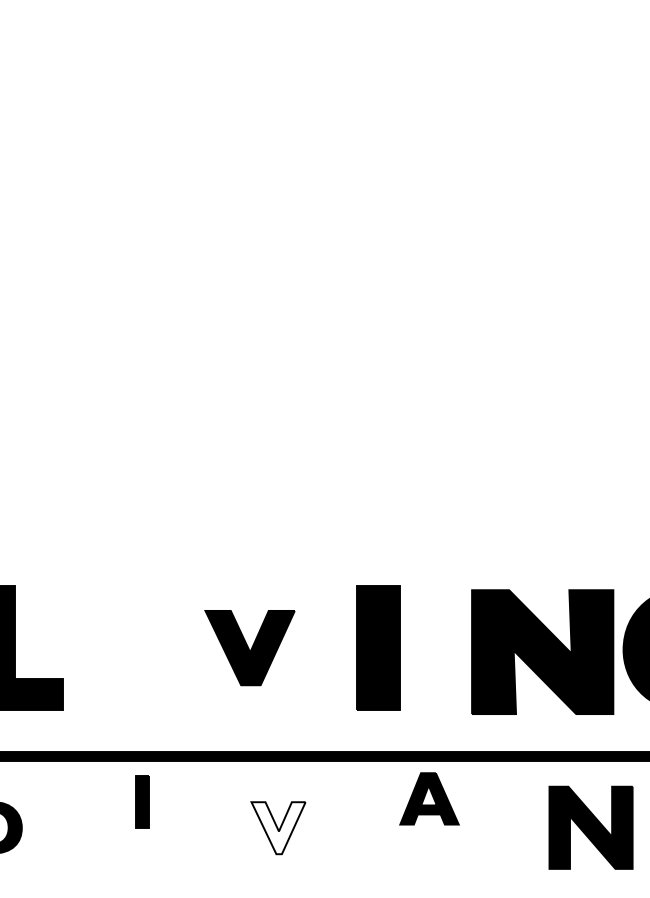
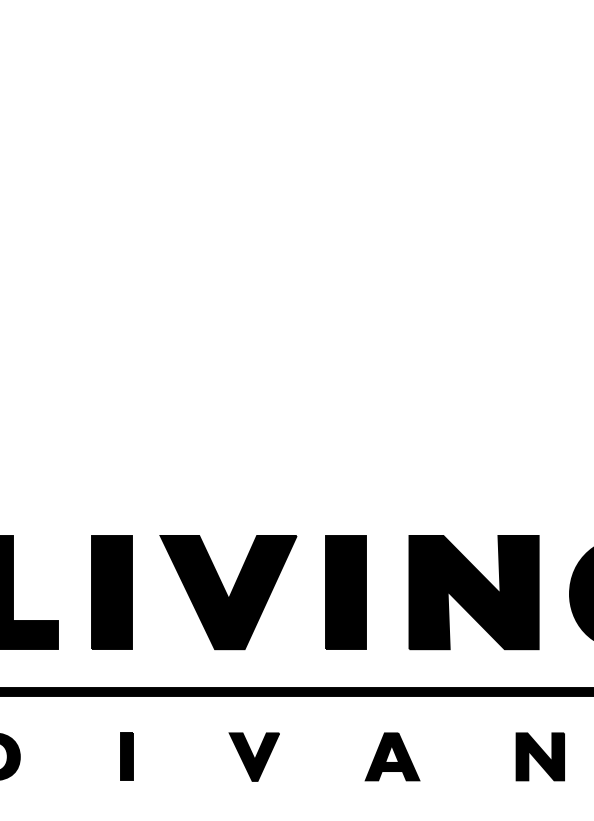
part: (122, 647) -> (111, 591), added
part: (249, 647) -> (227, 591), size x1.67
part: (542, 651) -> (473, 591), moved
part: (429, 798) -> (392, 756), moved
part: (142, 801) -> (126, 756), moved
part: (591, 827) -> (540, 756), size x0.62
fill: (278, 828) -> (254, 757), added

